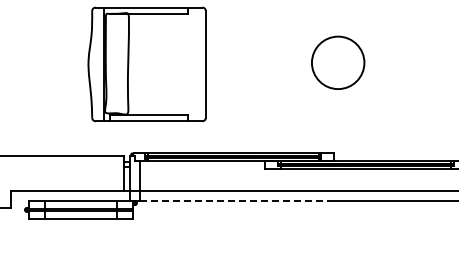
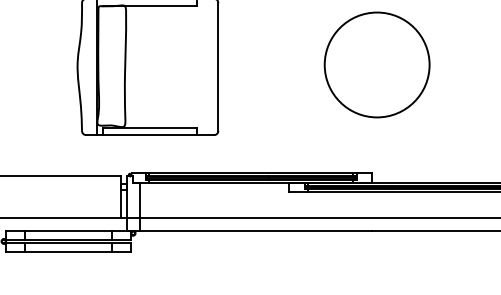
circle: (337, 62) -> (376, 64), size x1.67
line: (237, 201) -> (256, 231), dashed -> solid

